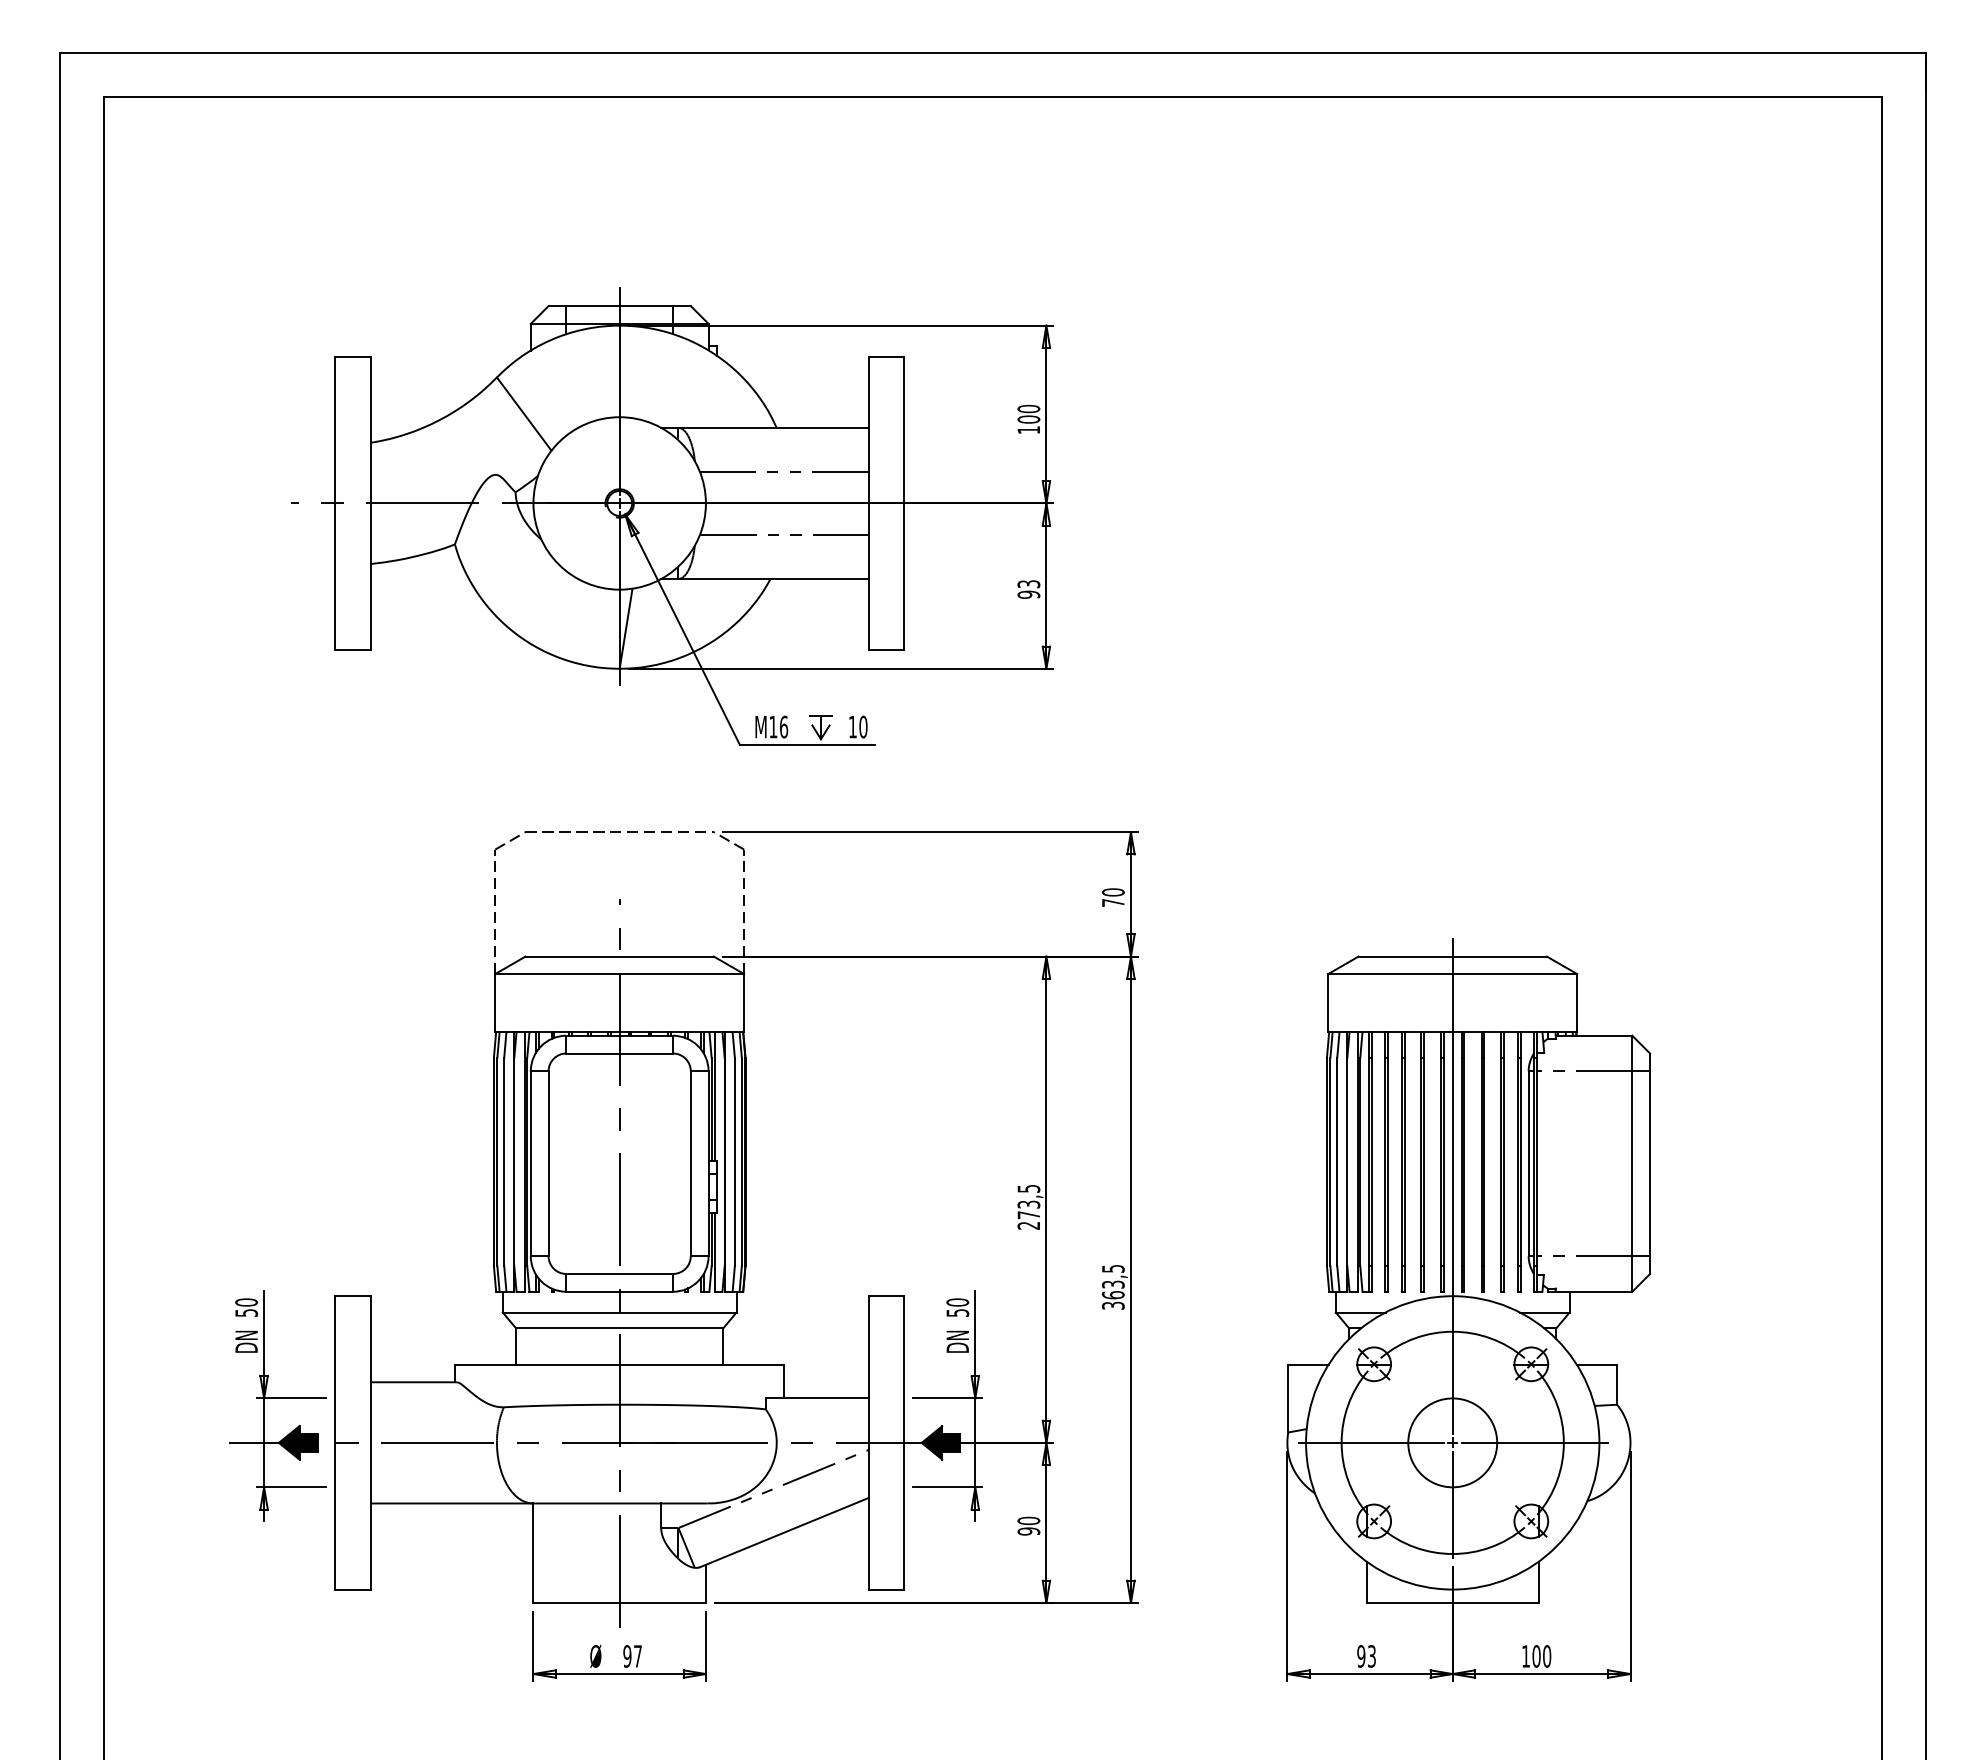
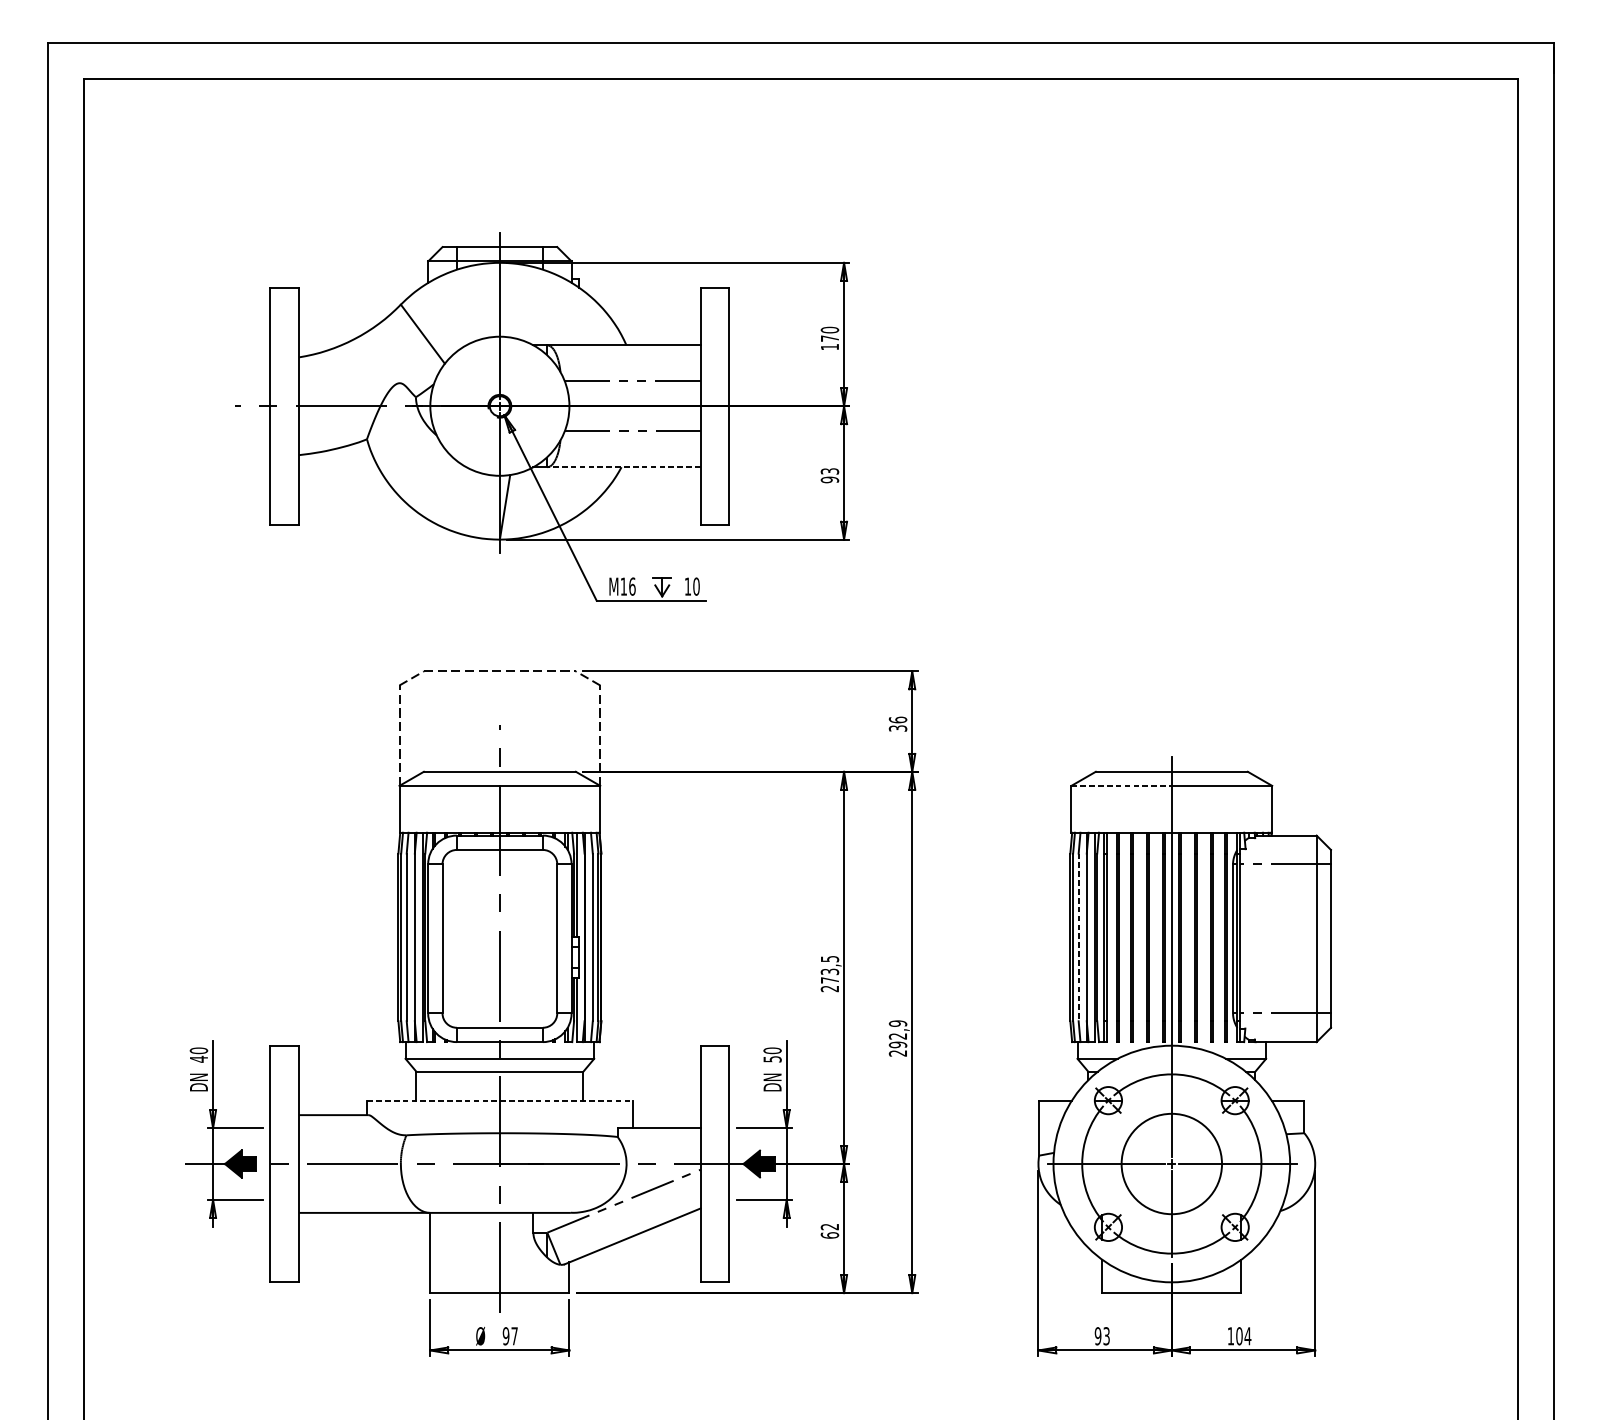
text: (1028, 419) -> (829, 338), 100 -> 170
line: (773, 579) -> (623, 467), solid -> dashed
text: (1112, 897) -> (897, 724), 70 -> 36
line: (1391, 974) -> (1122, 786), solid -> dashed
line: (1337, 1161) -> (1078, 937), solid -> dashed
text: (1112, 1286) -> (897, 1037), 363,5 -> 292,9
text: (246, 1312) -> (198, 1058), 50 -> 40
line: (620, 1364) -> (500, 1100), solid -> dashed
circle: (1452, 1442) -> (1171, 1163), size x1.4
text: (1028, 1525) -> (829, 1230), 90 -> 62
text: (1546, 1656) -> (1247, 1336), 100 -> 104

